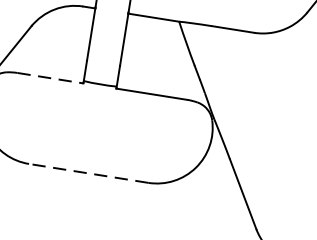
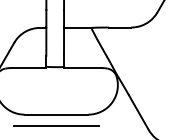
line: (50, 78) -> (28, 68), dashed -> solid
line: (88, 173) -> (56, 114), dashed -> solid
line: (85, 193) -> (56, 125), added

